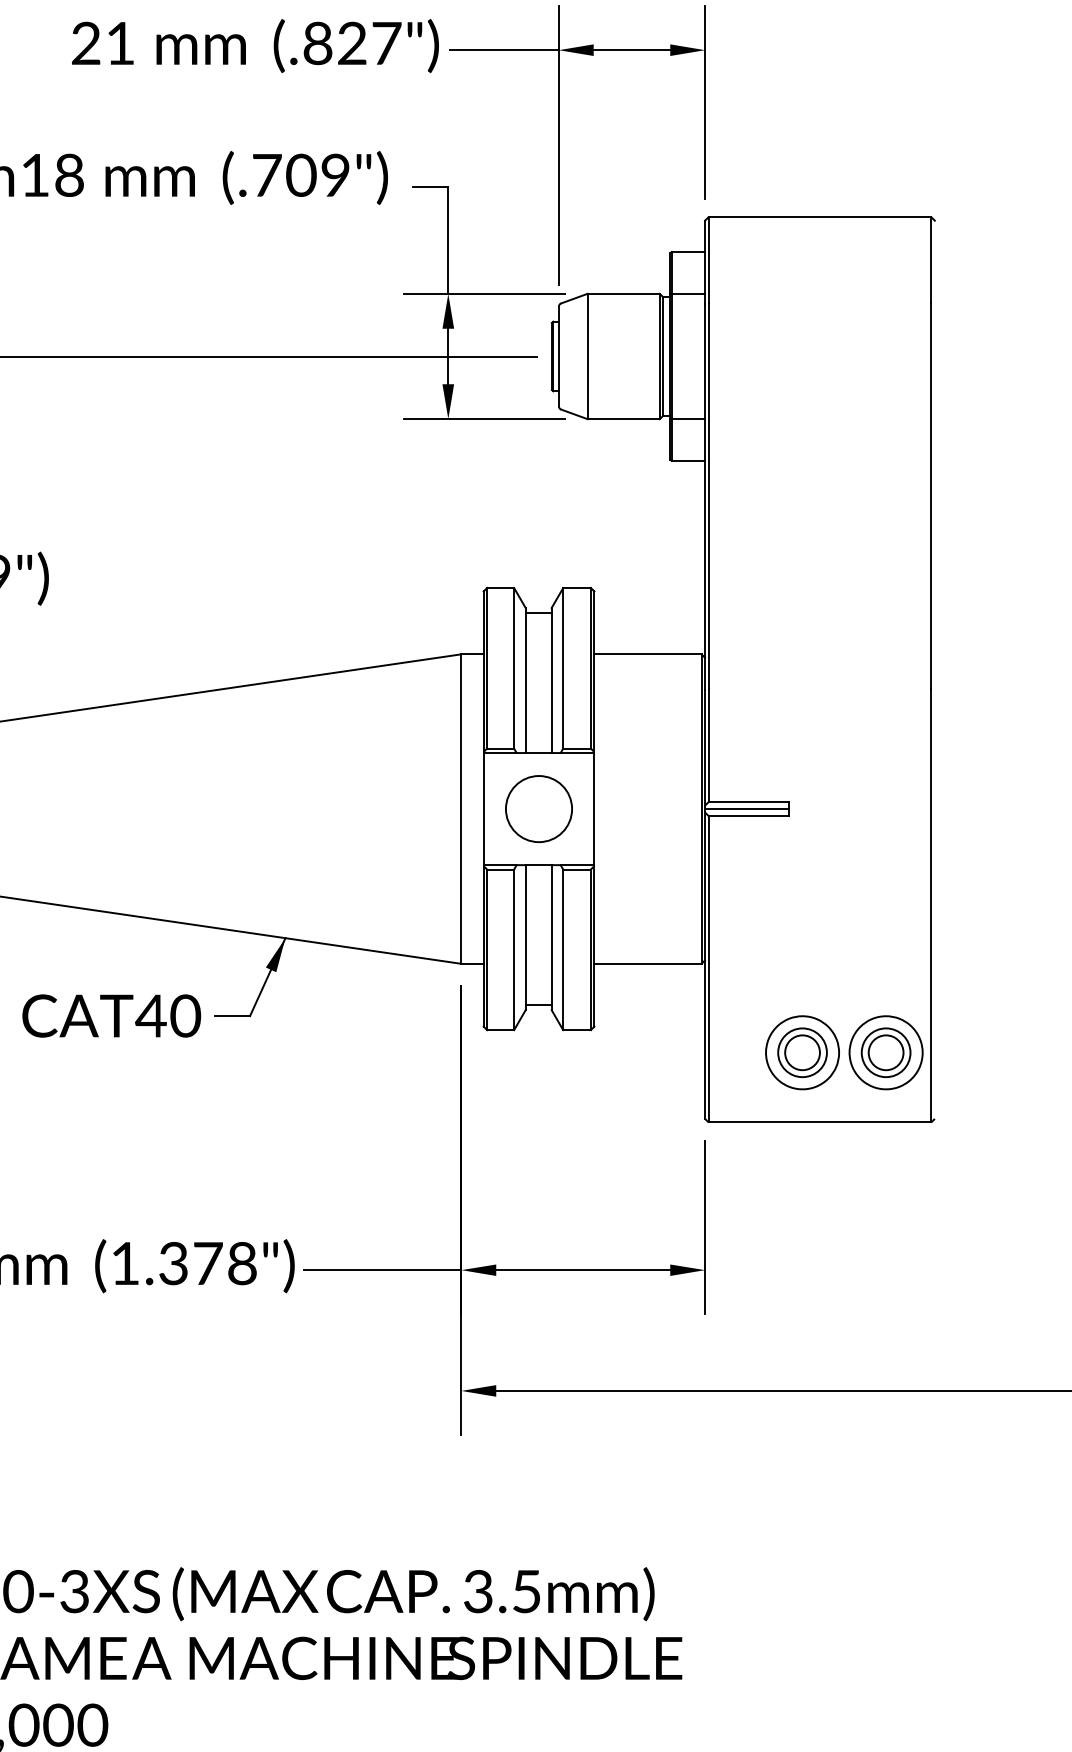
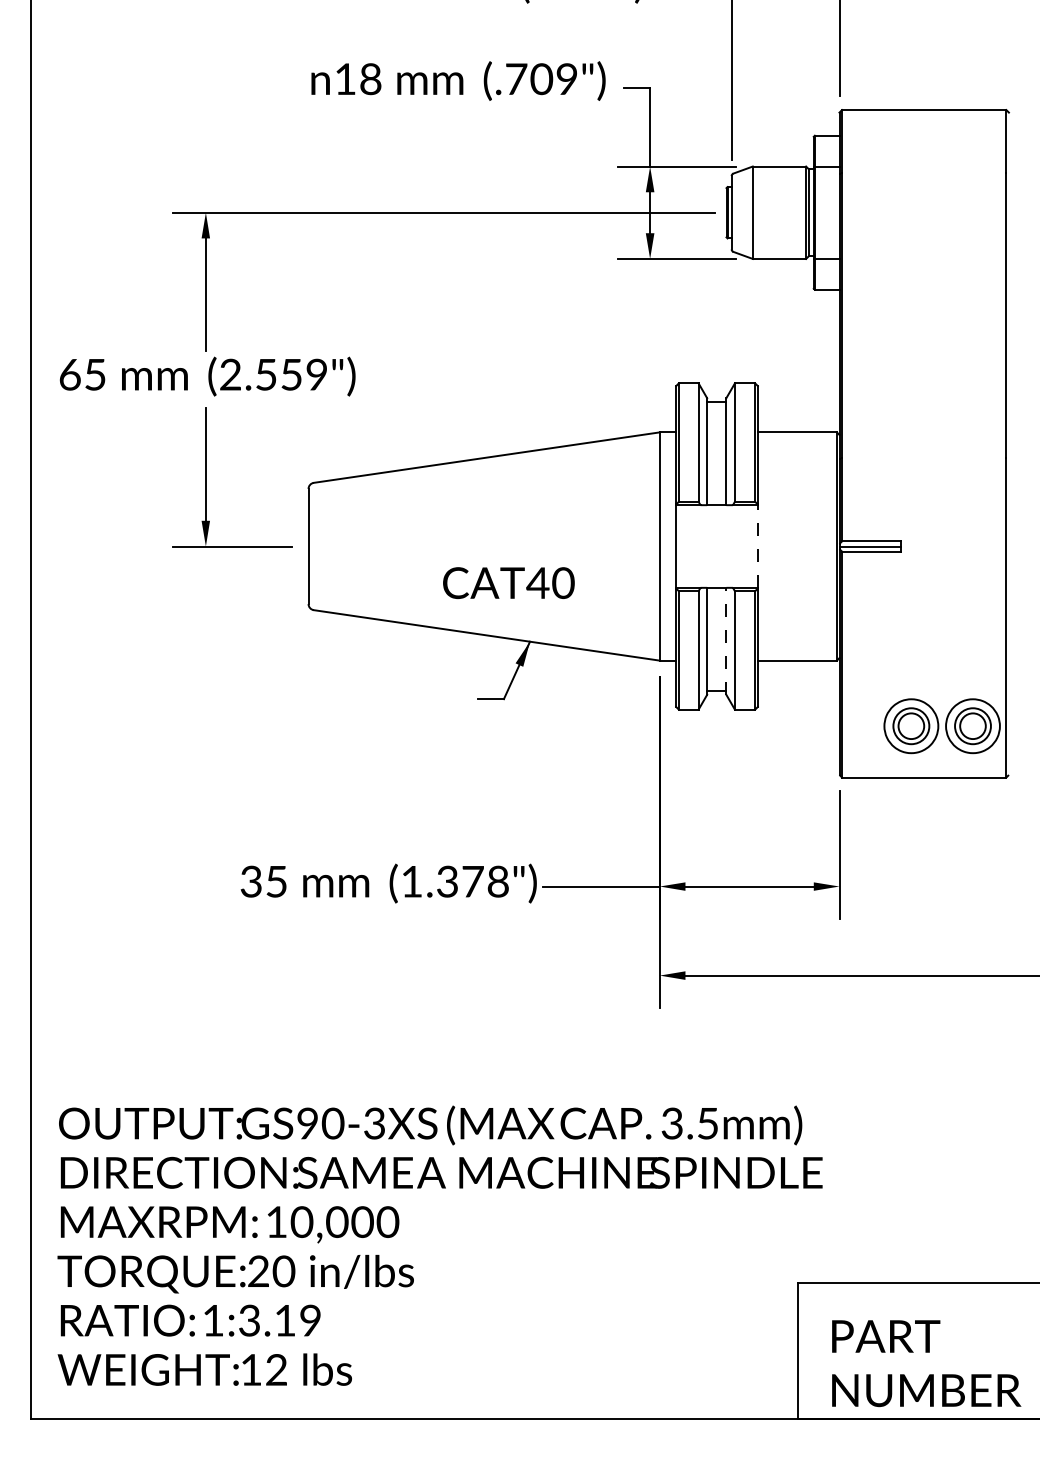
circle: (538, 809) -> (716, 546), removed
line: (593, 809) -> (757, 546), solid -> dashed
line: (551, 937) -> (726, 641), solid -> dashed
text: (111, 1015) -> (508, 582), moved

